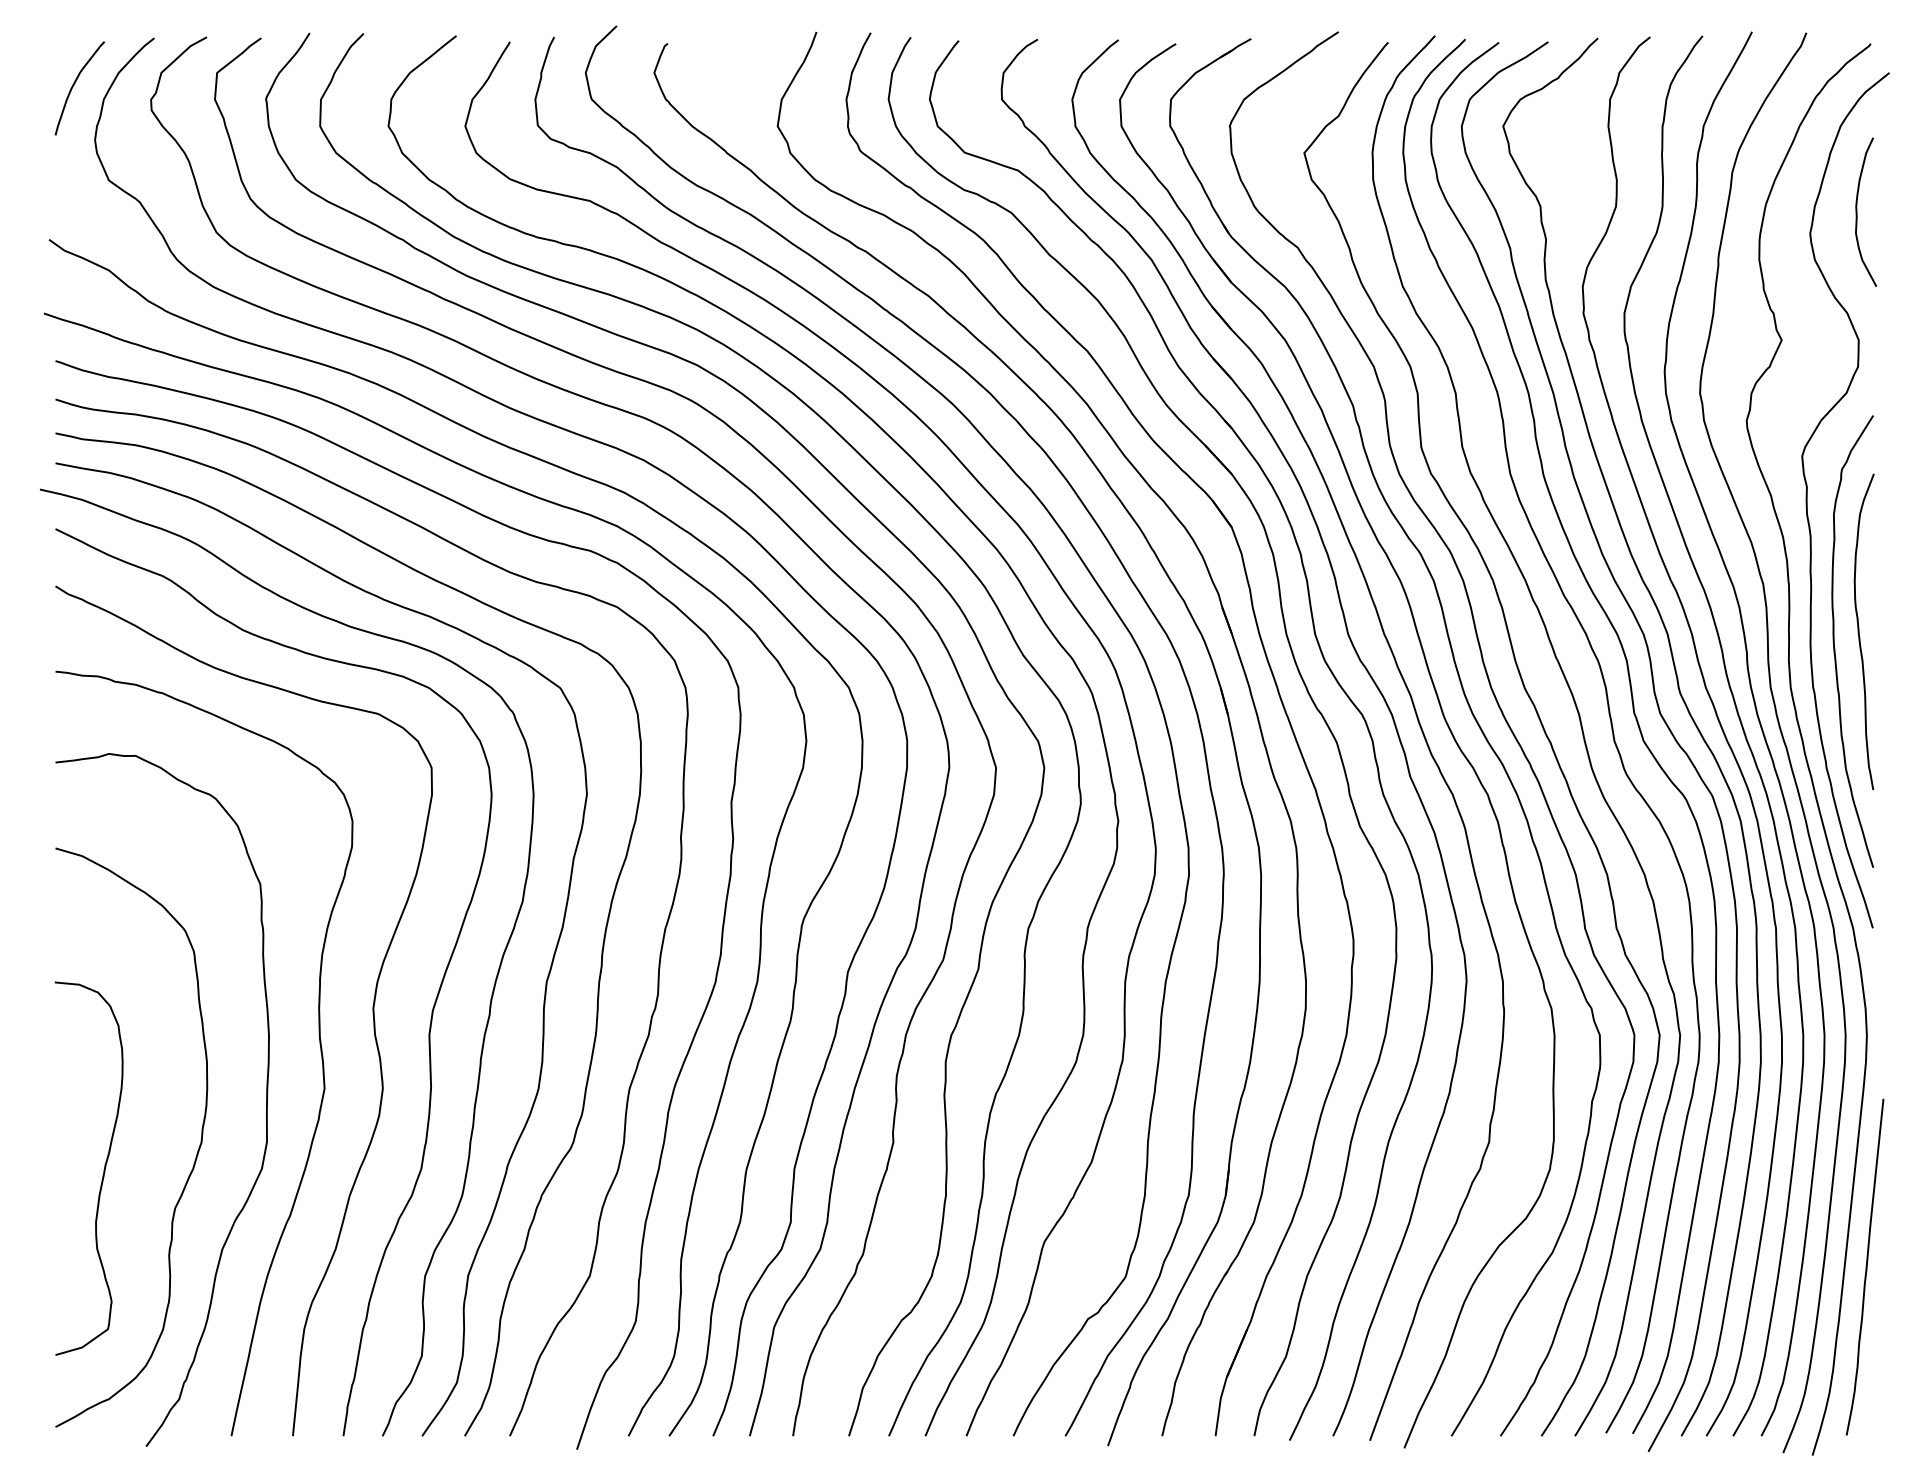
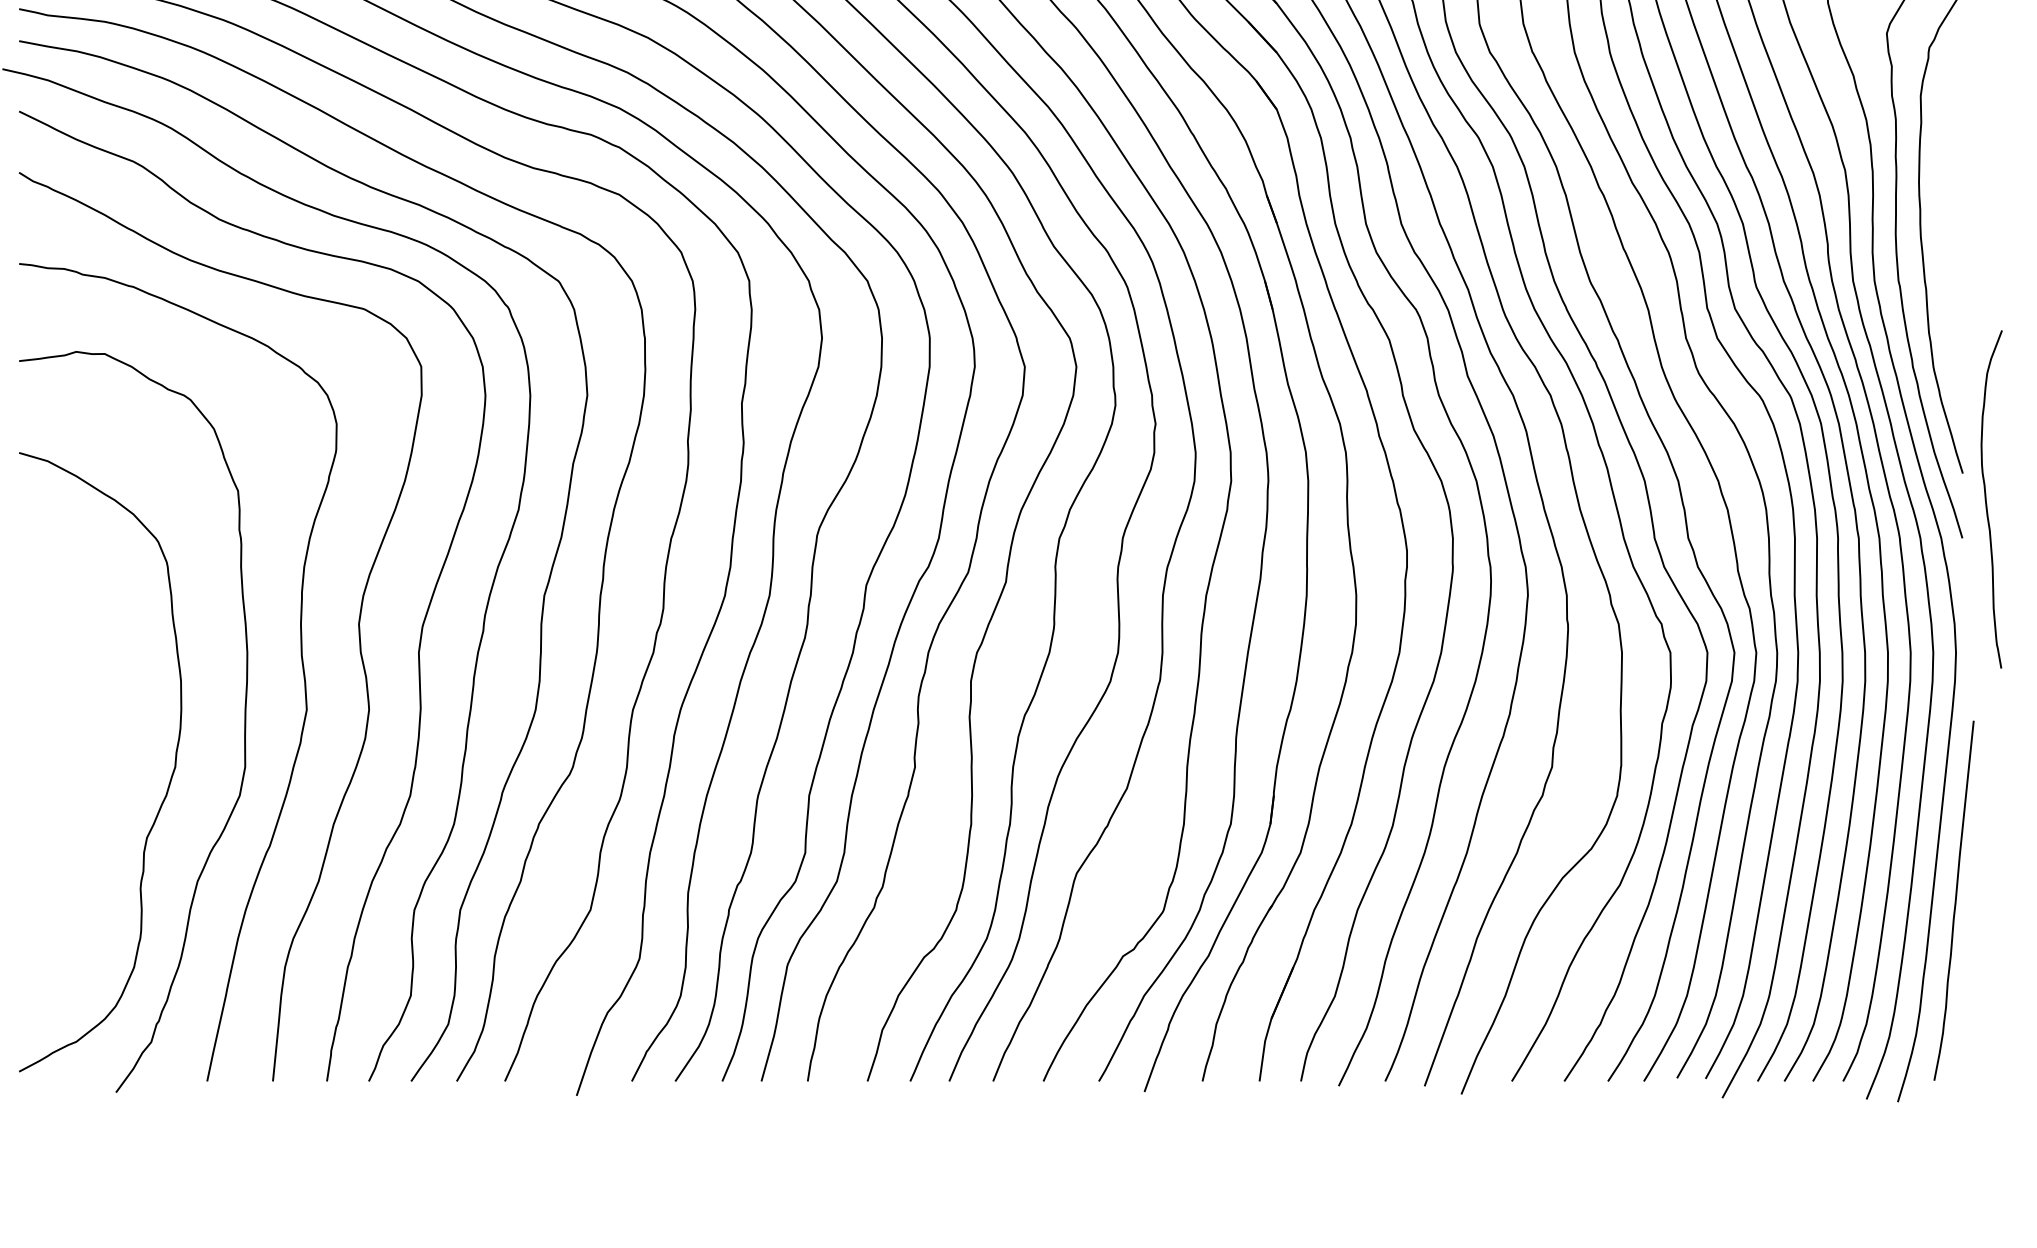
curve: (1859, 631) -> (1986, 498), moved
curve: (103, 1169) -> (70, 796), removed

